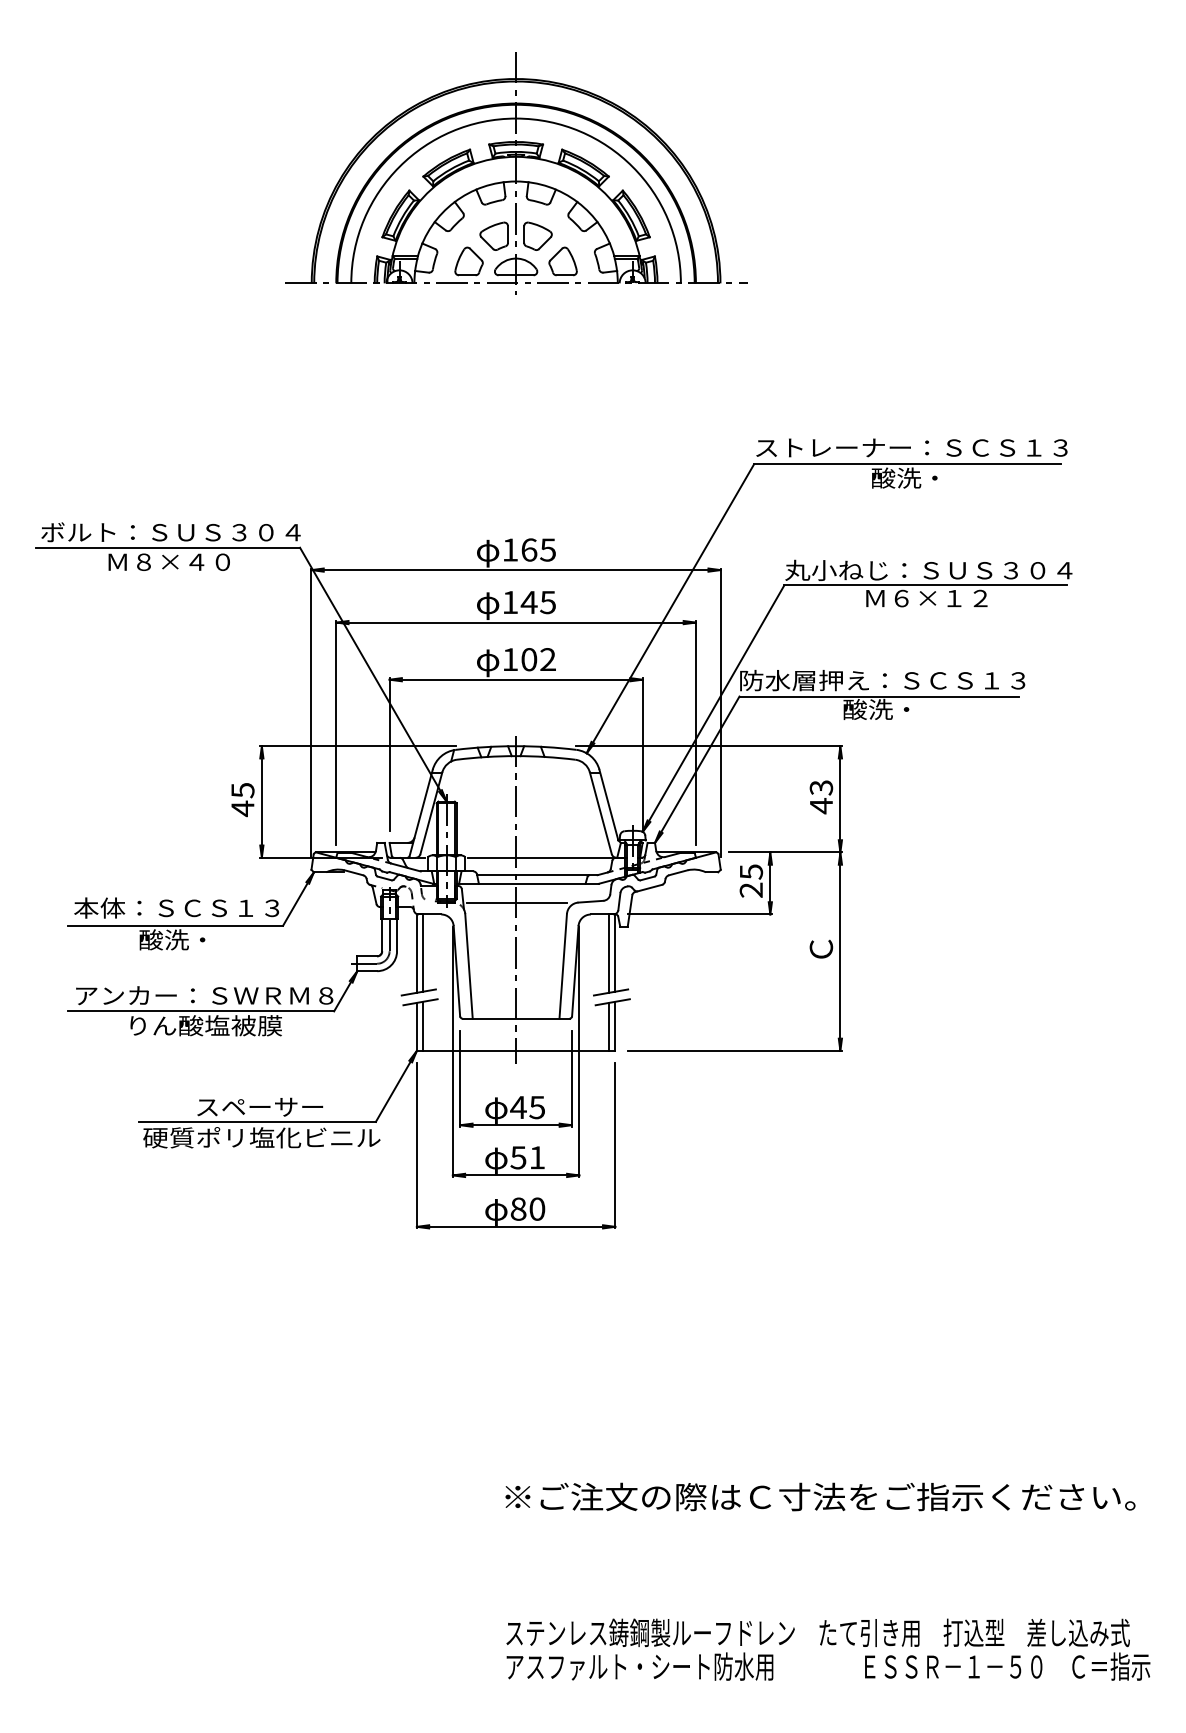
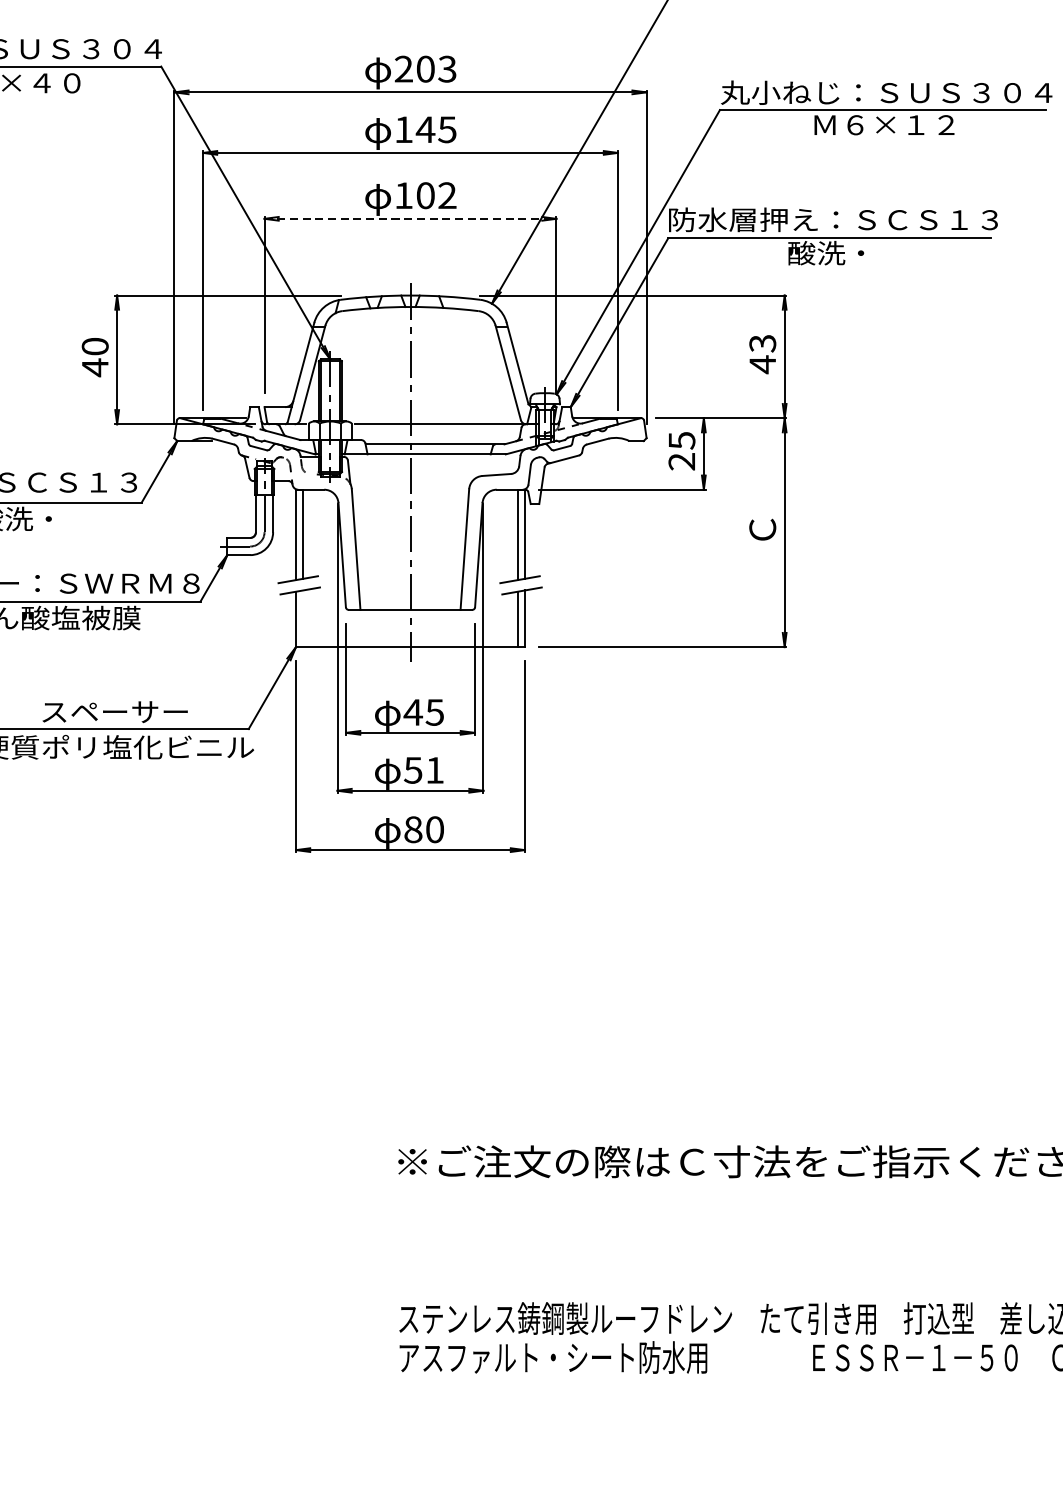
text: (528, 549) -> (424, 68), 165 -> 203
line: (516, 679) -> (410, 218), solid -> dashed
text: (242, 790) -> (94, 346), 45 -> 40
line: (516, 902) -> (410, 475), removed
line: (423, 1025) -> (303, 617), removed

